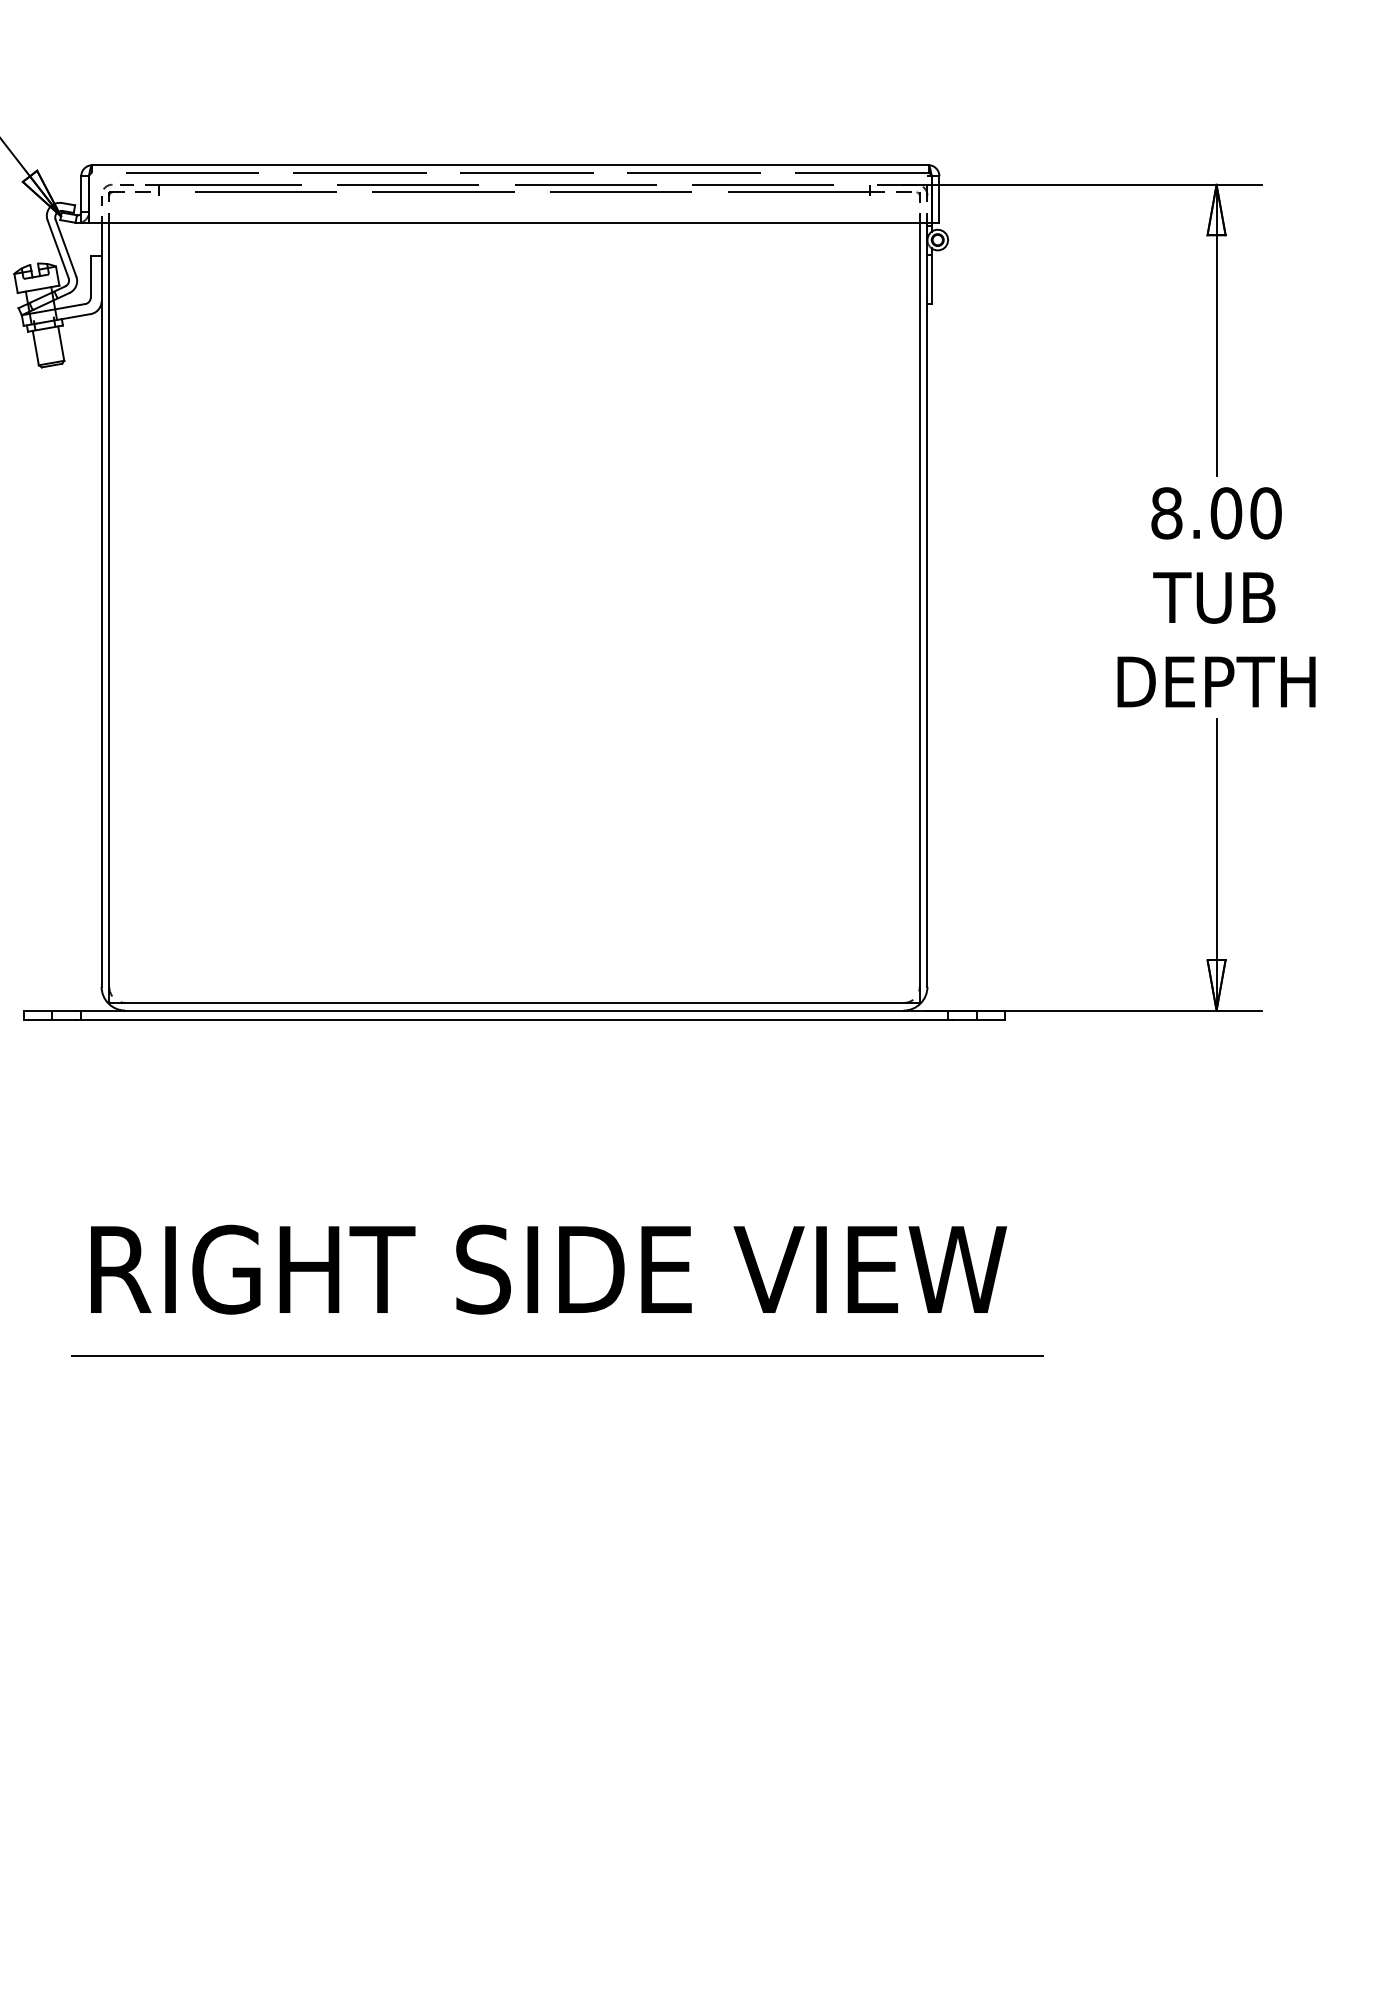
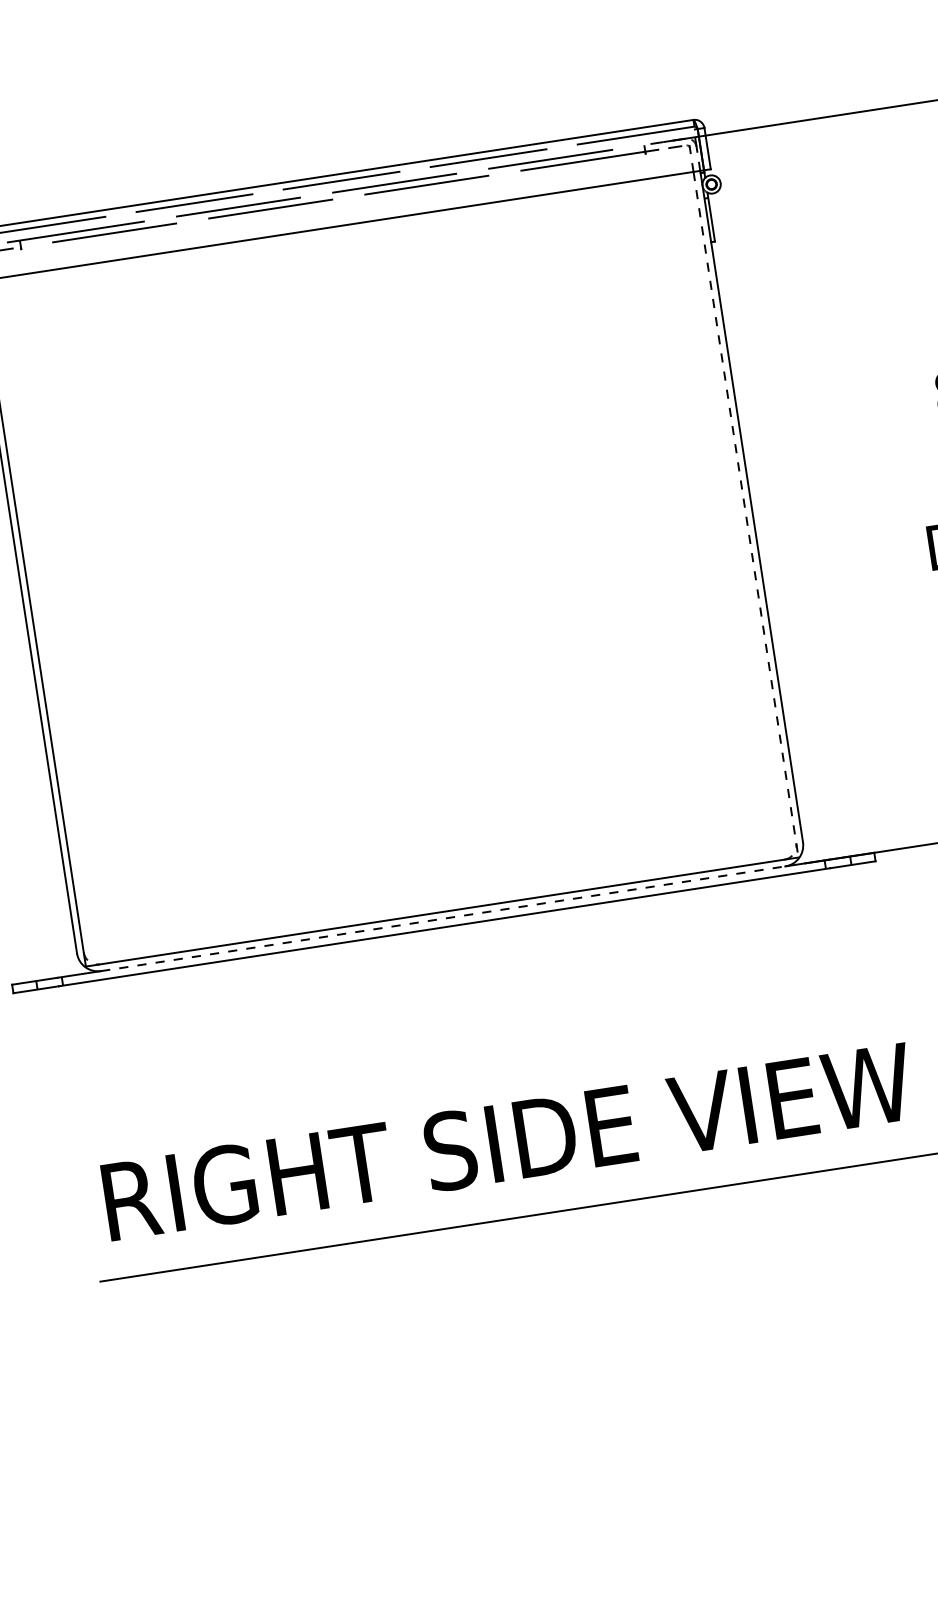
line: (919, 613) -> (745, 515), solid -> dashed
line: (515, 1010) -> (444, 918), solid -> dashed

